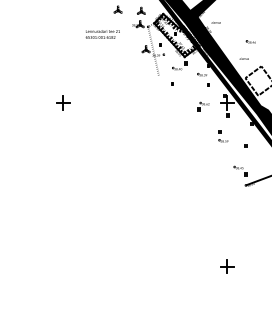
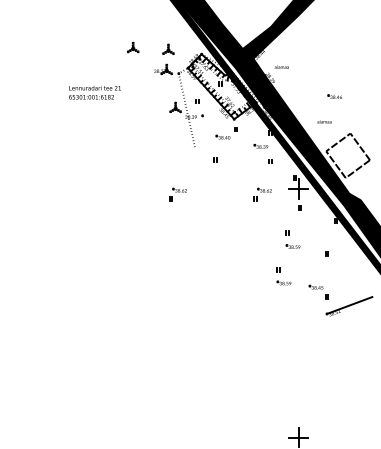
text: (102, 34) -> (94, 92), moved
part: (63, 102) -> (50, 188), removed
part: (147, 106) -> (177, 194), added
part: (217, 160) -> (283, 276), added

